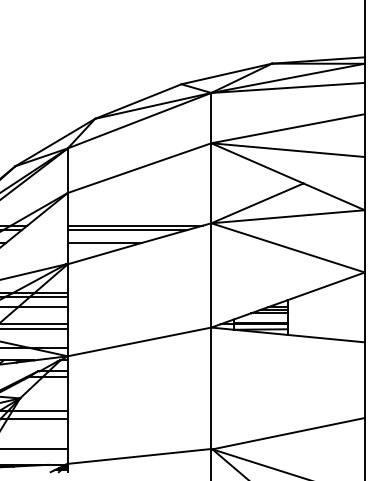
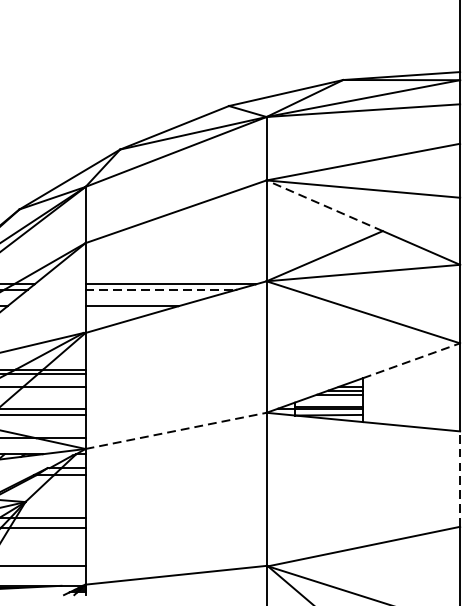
line: (256, 163) -> (323, 205), solid -> dashed
line: (127, 230) -> (160, 290), solid -> dashed
line: (326, 286) -> (411, 360), solid -> dashed
line: (140, 341) -> (177, 430), solid -> dashed
line: (364, 380) -> (459, 479), solid -> dashed

